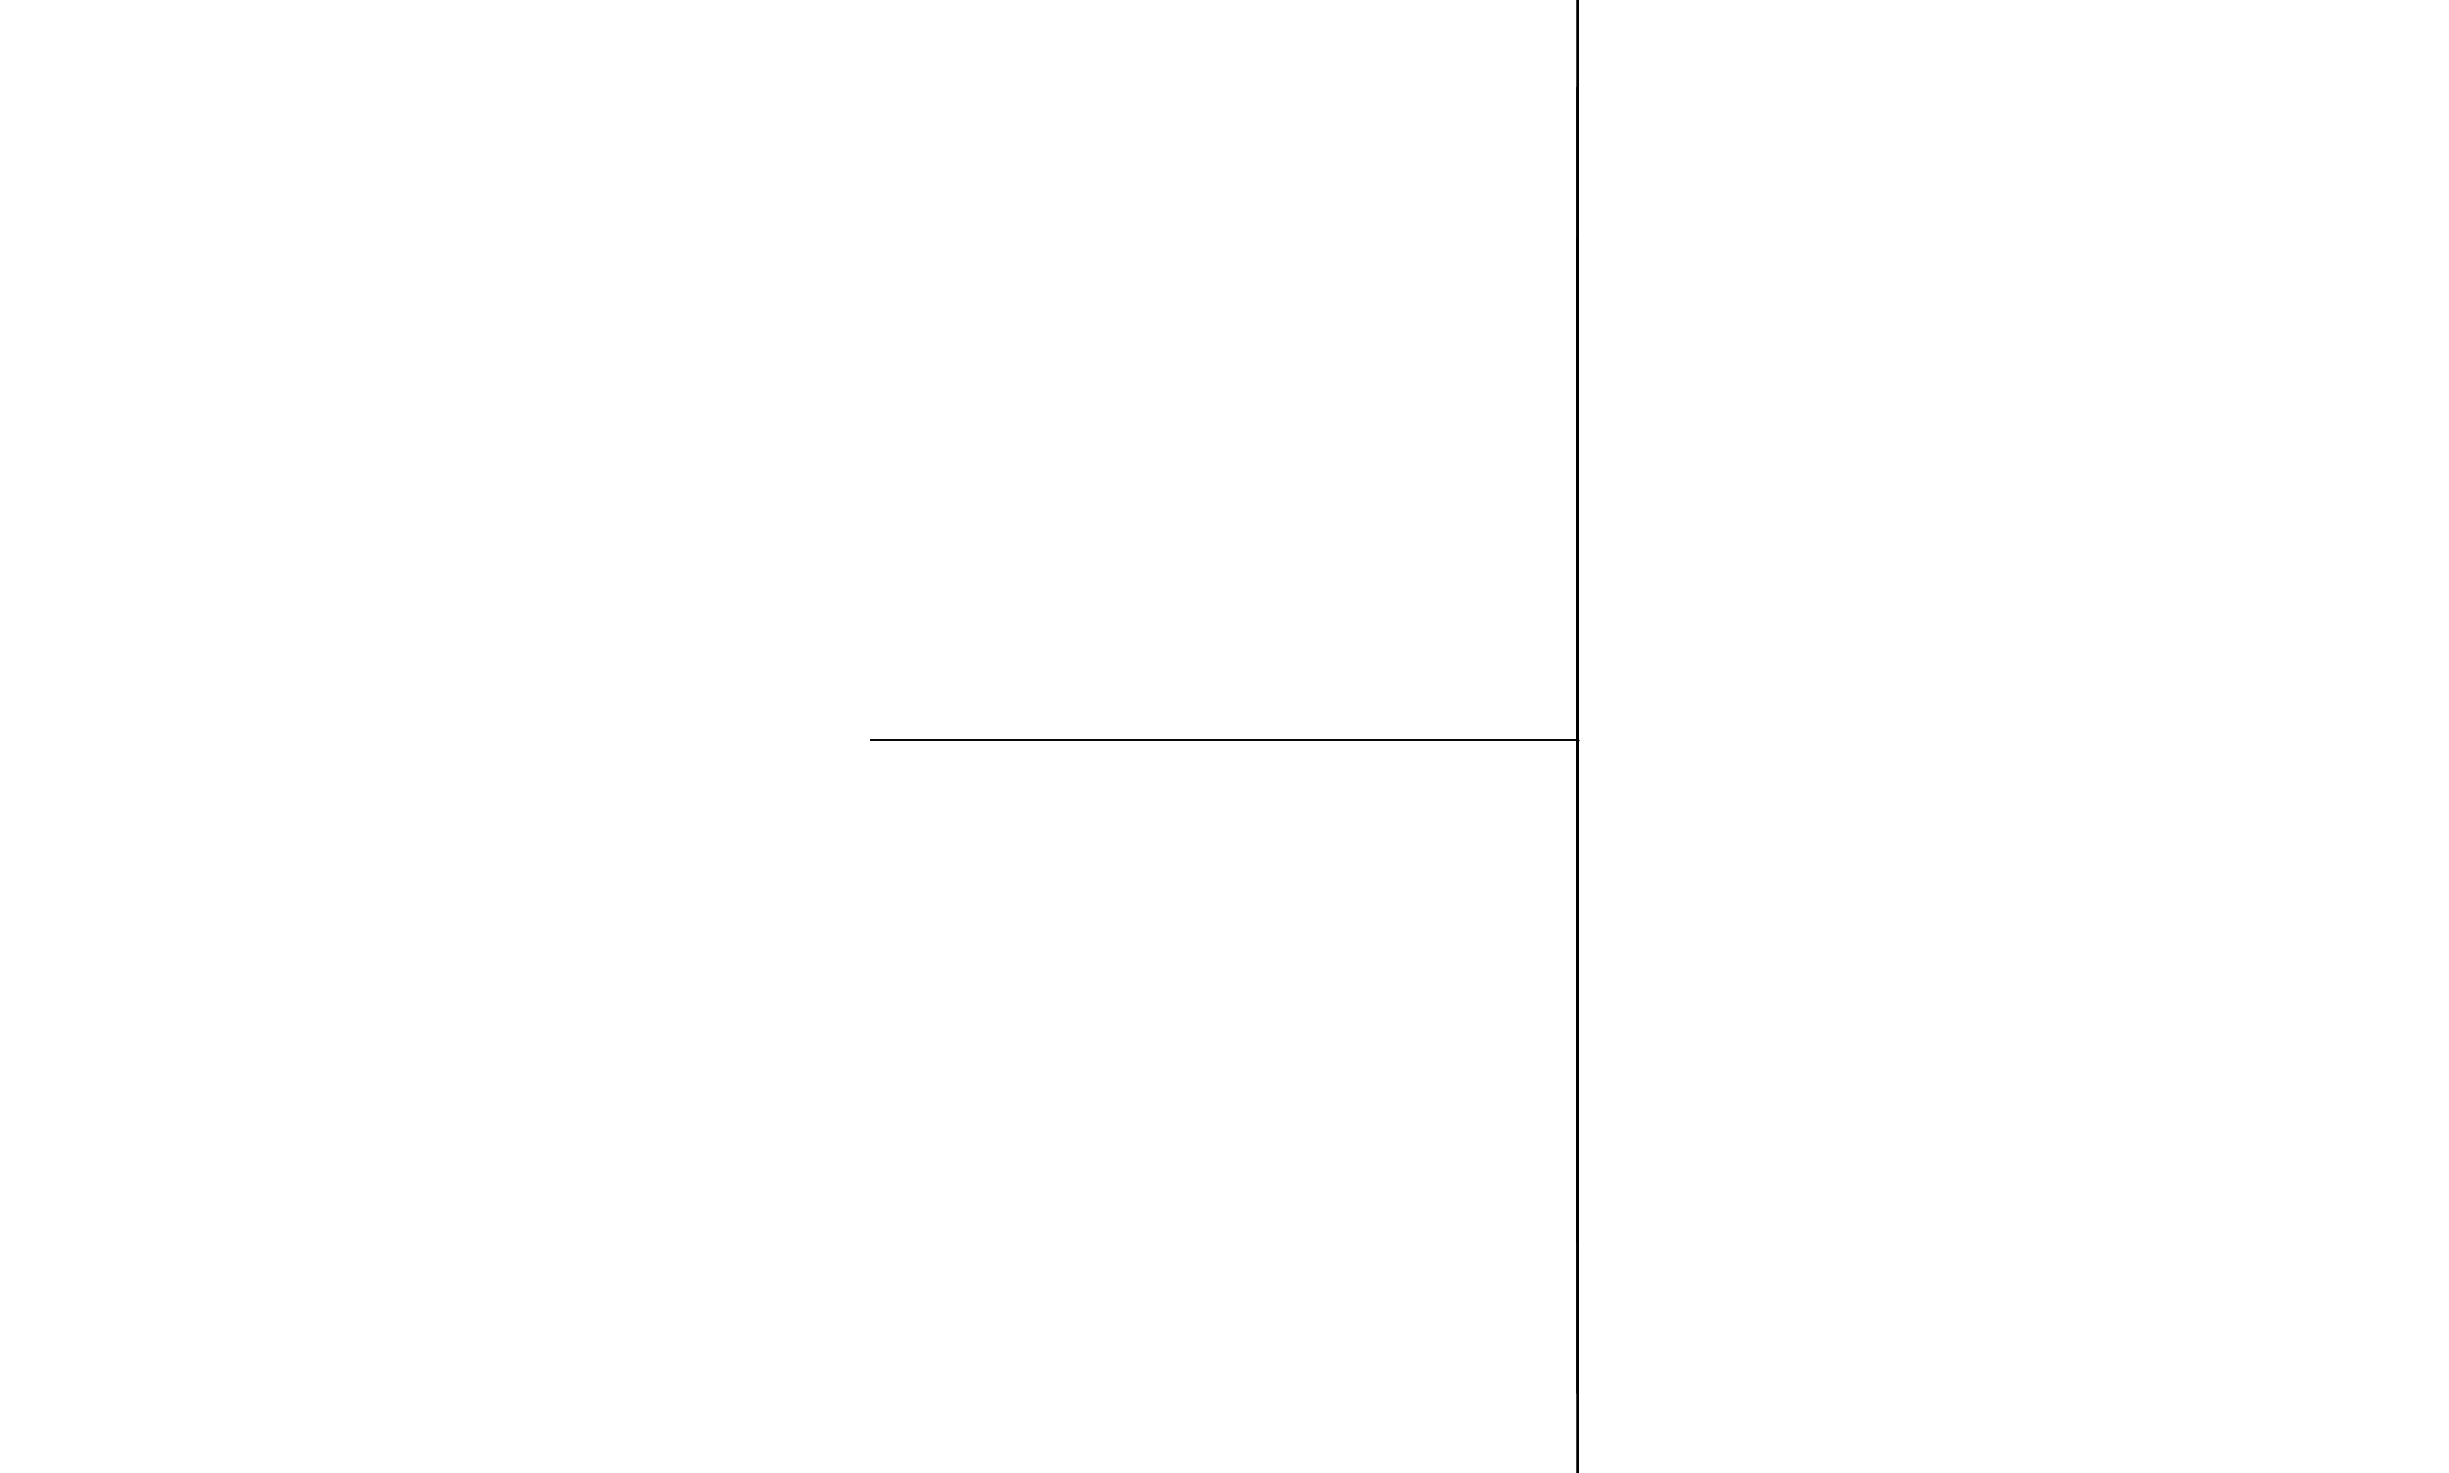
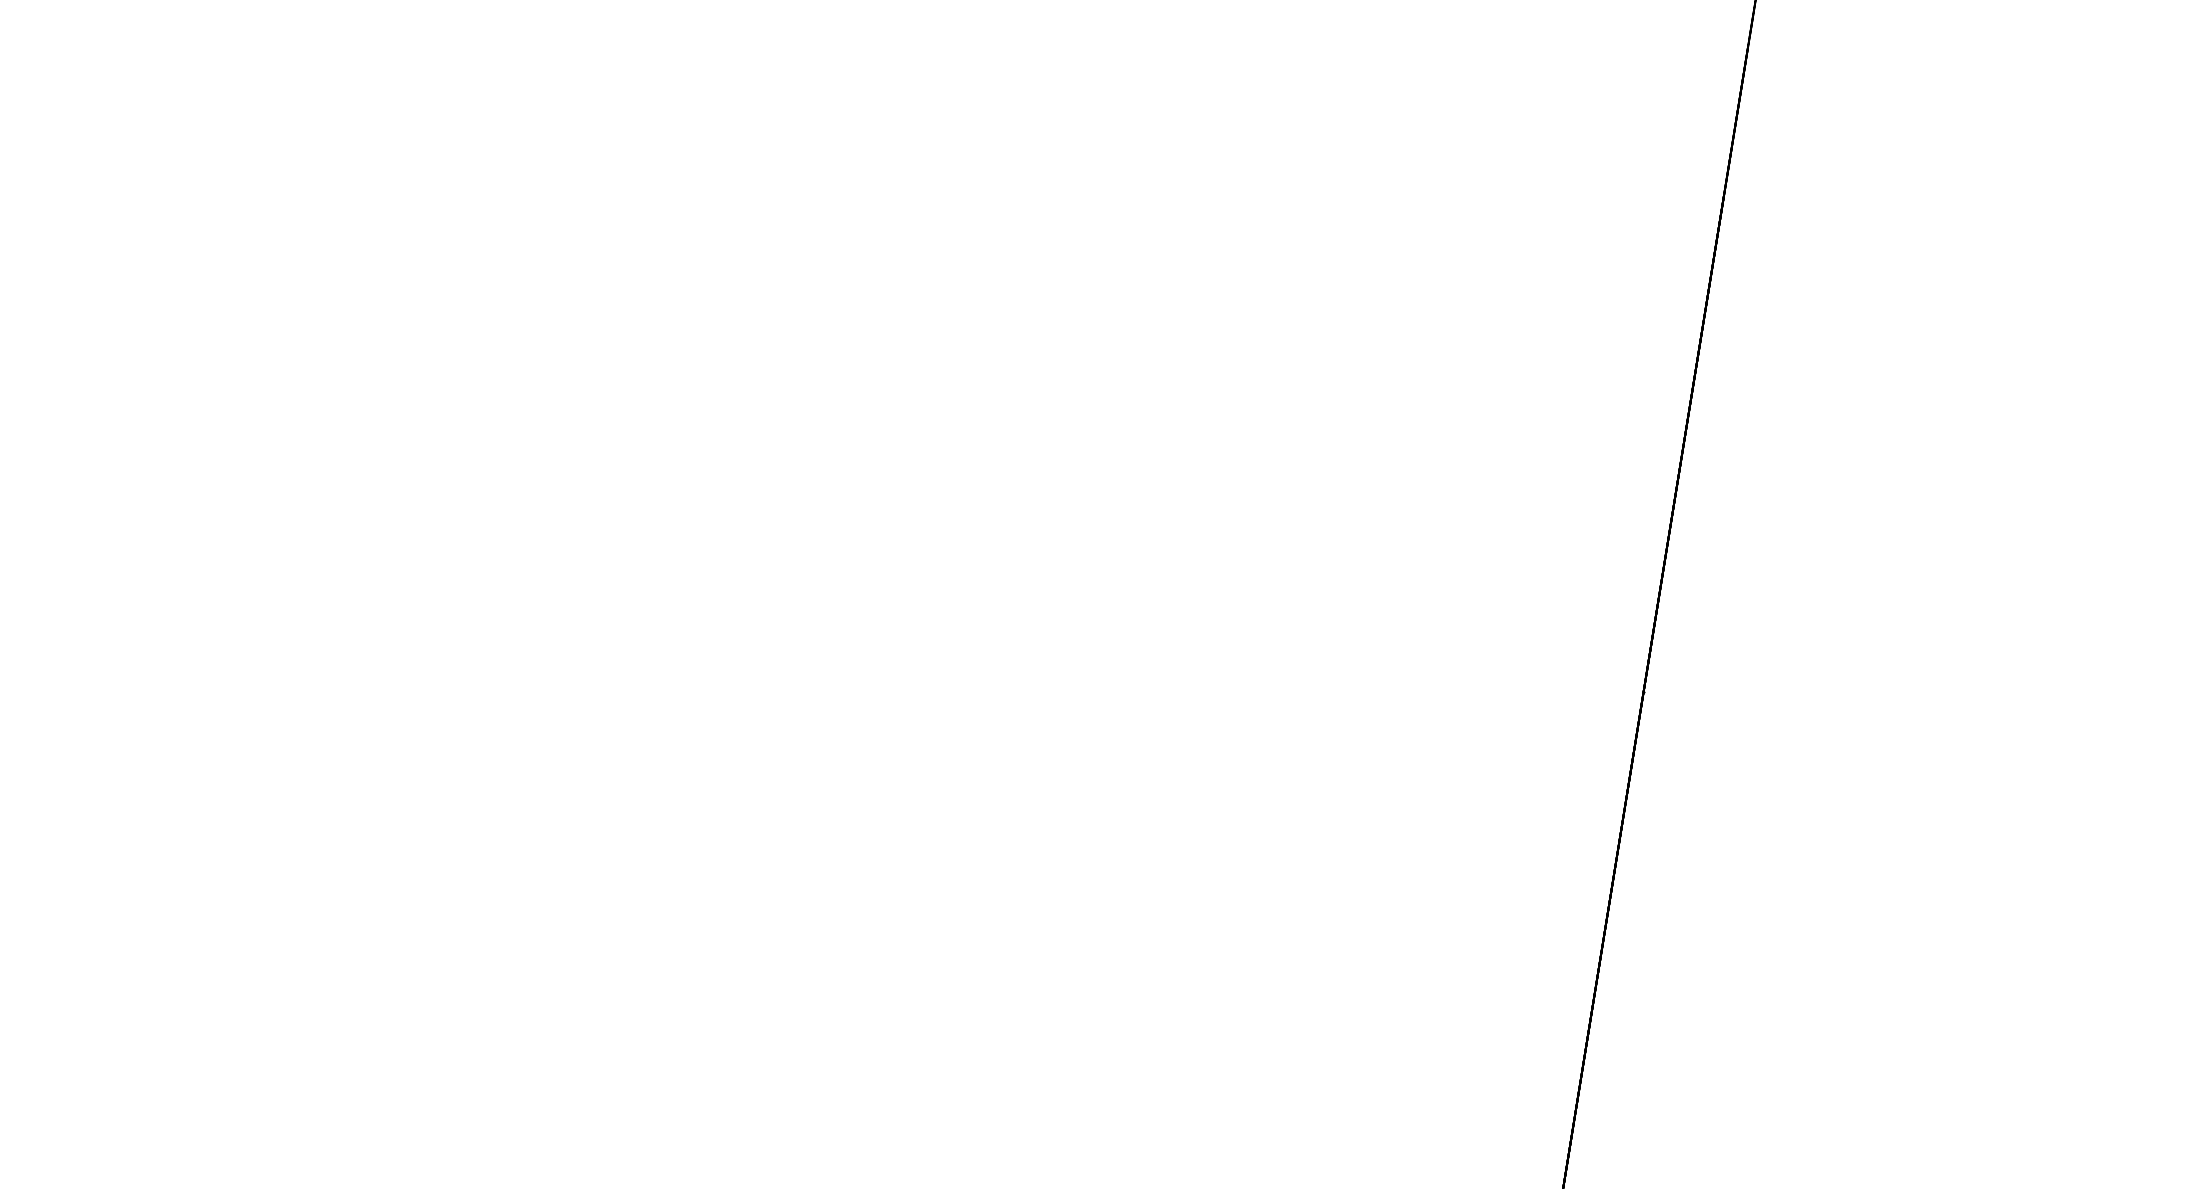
line: (1224, 740) -> (1295, 635), removed

